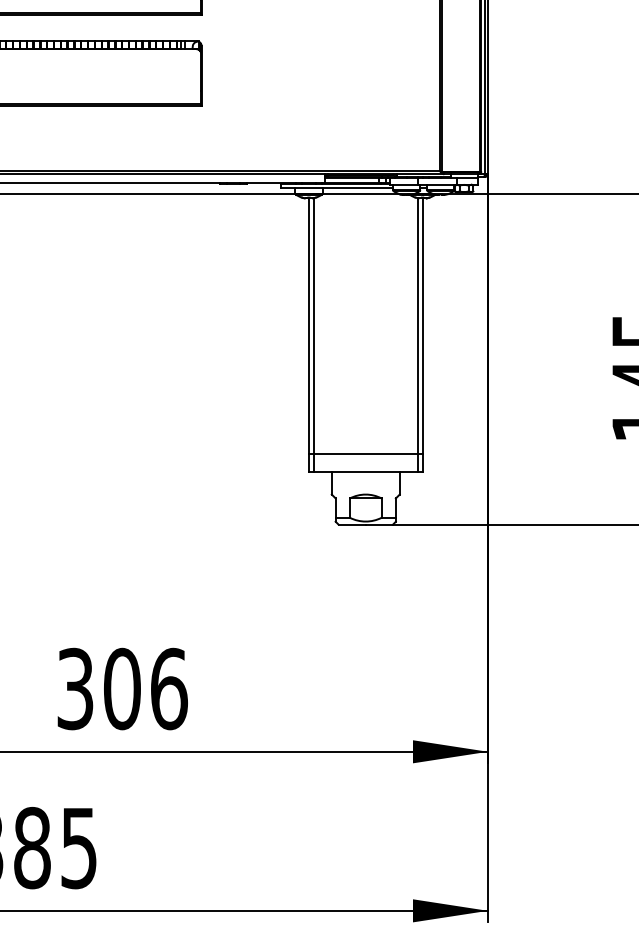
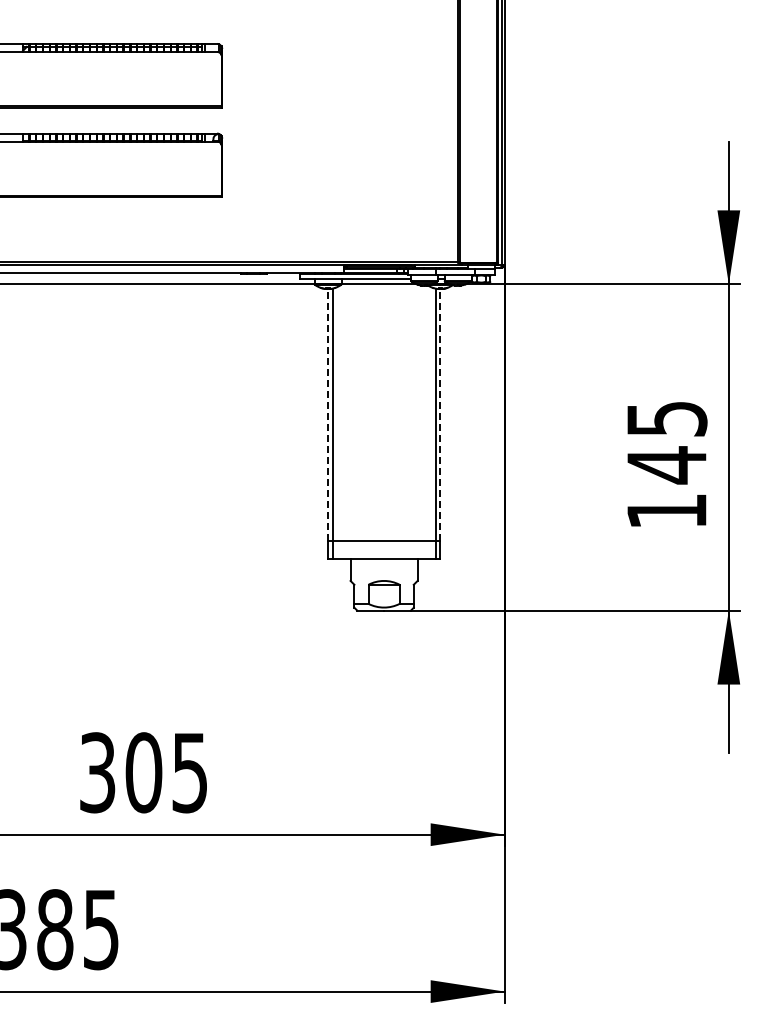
line: (309, 325) -> (328, 414), solid -> dashed
line: (422, 325) -> (440, 414), solid -> dashed
text: (169, 688) -> (190, 772), 306 -> 305

